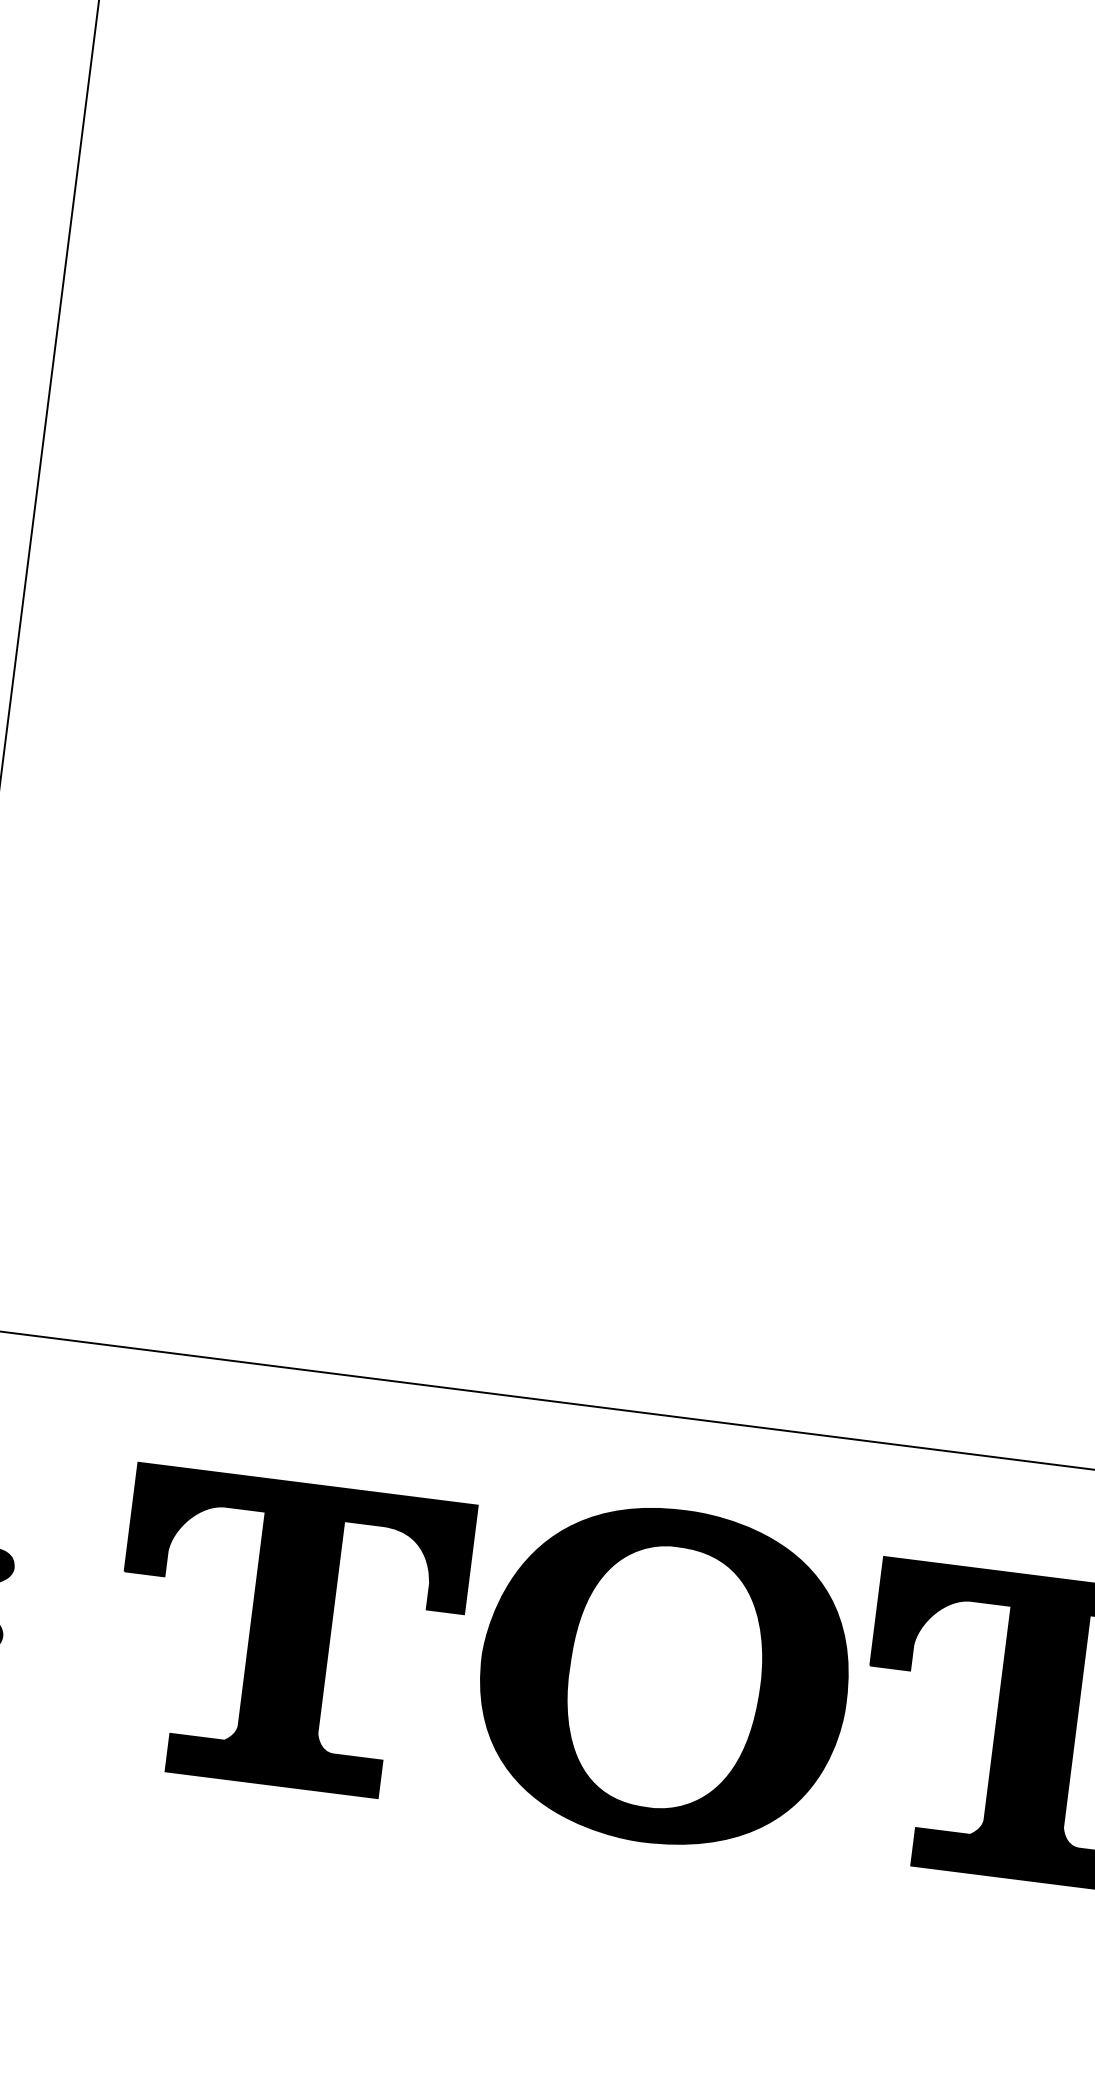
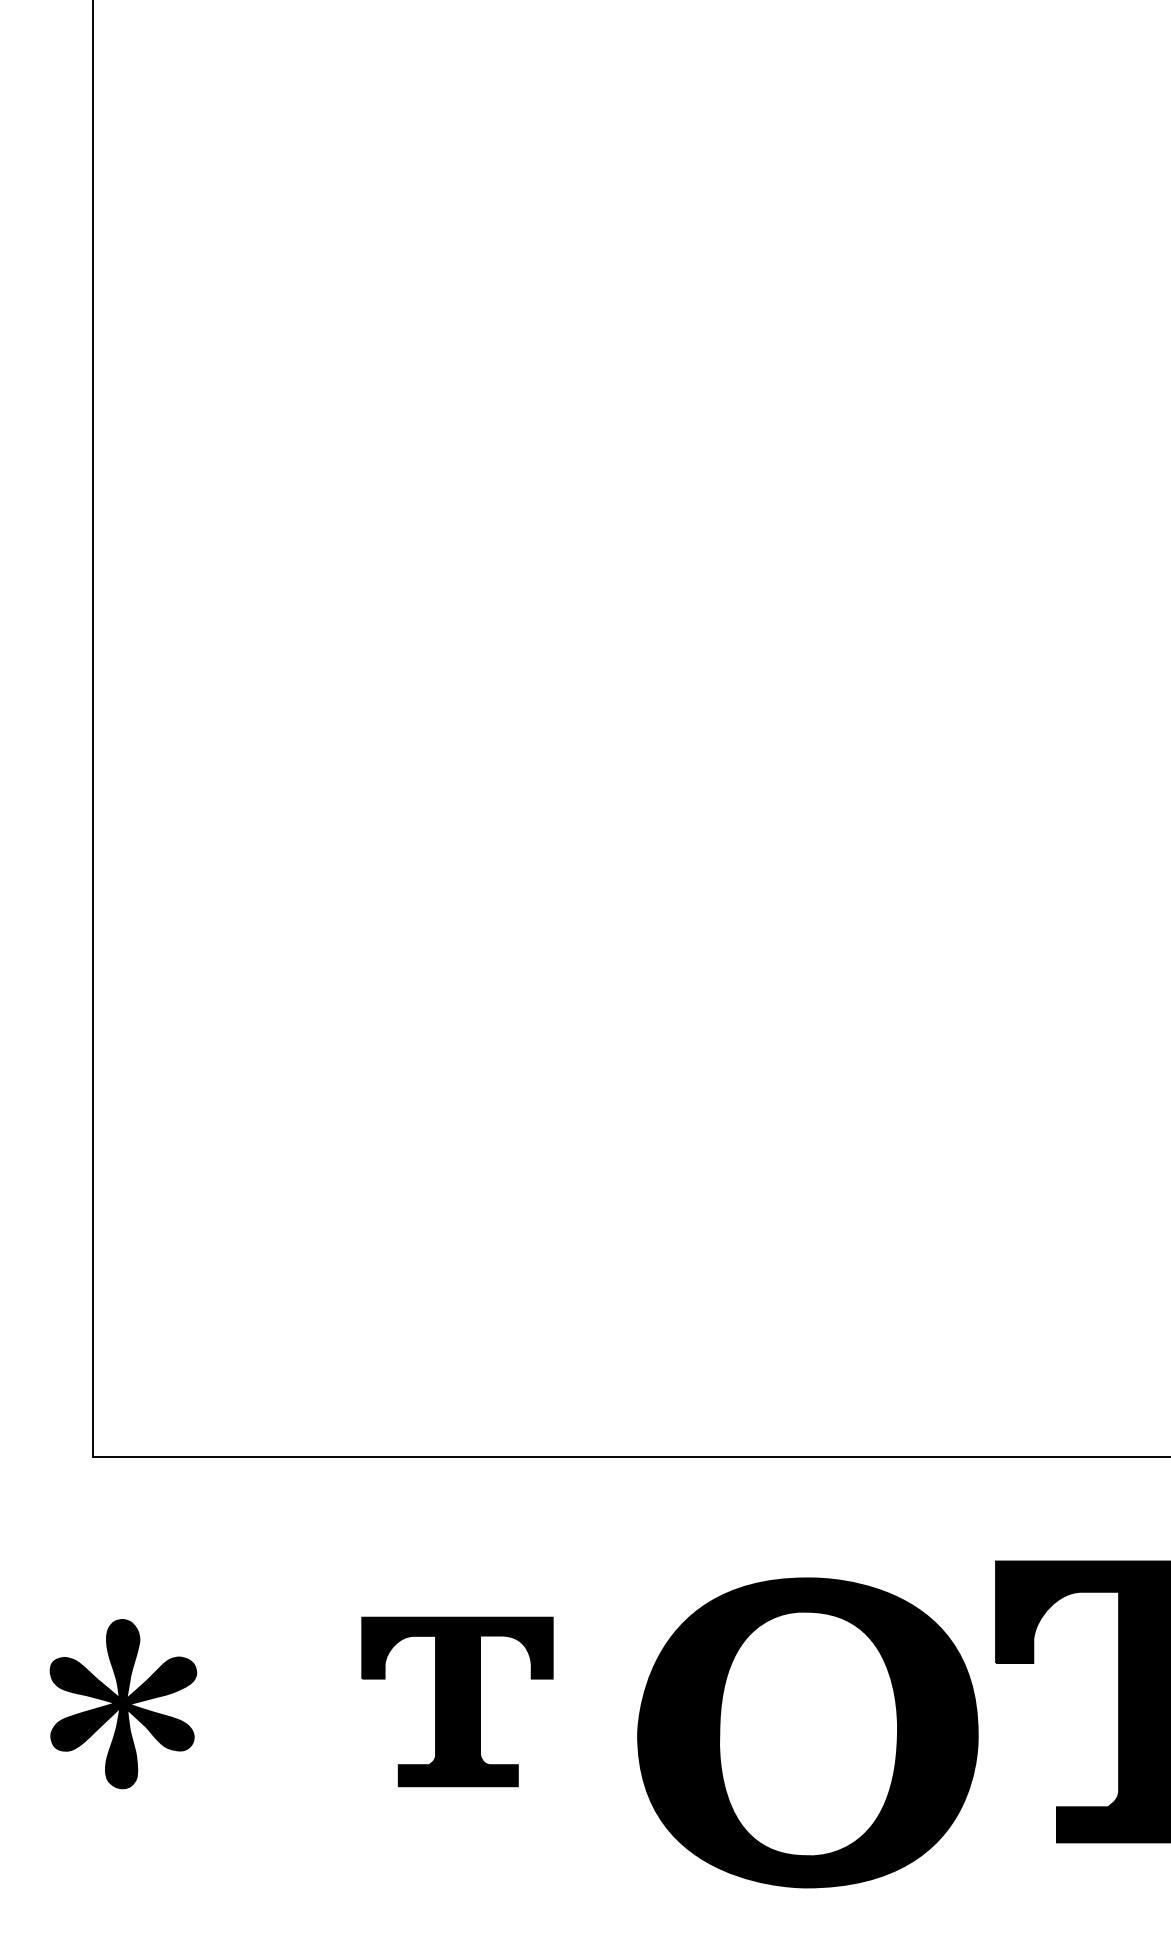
part: (289, 1633) -> (457, 1701), size x0.6
part: (664, 1675) -> (807, 1732), moved

